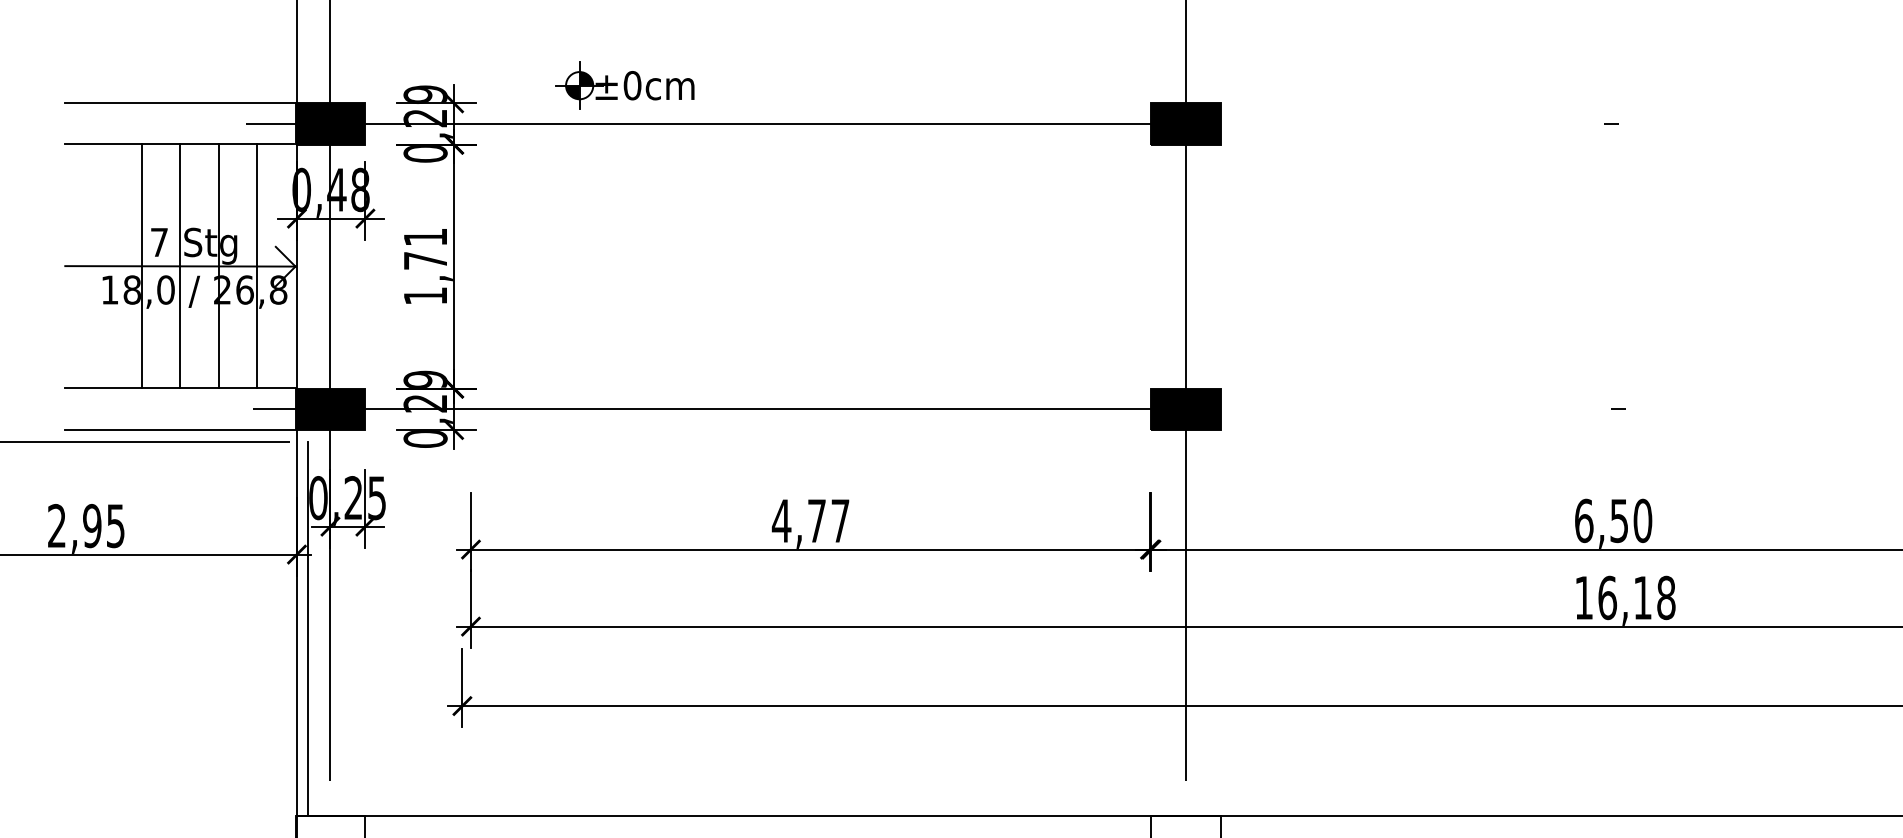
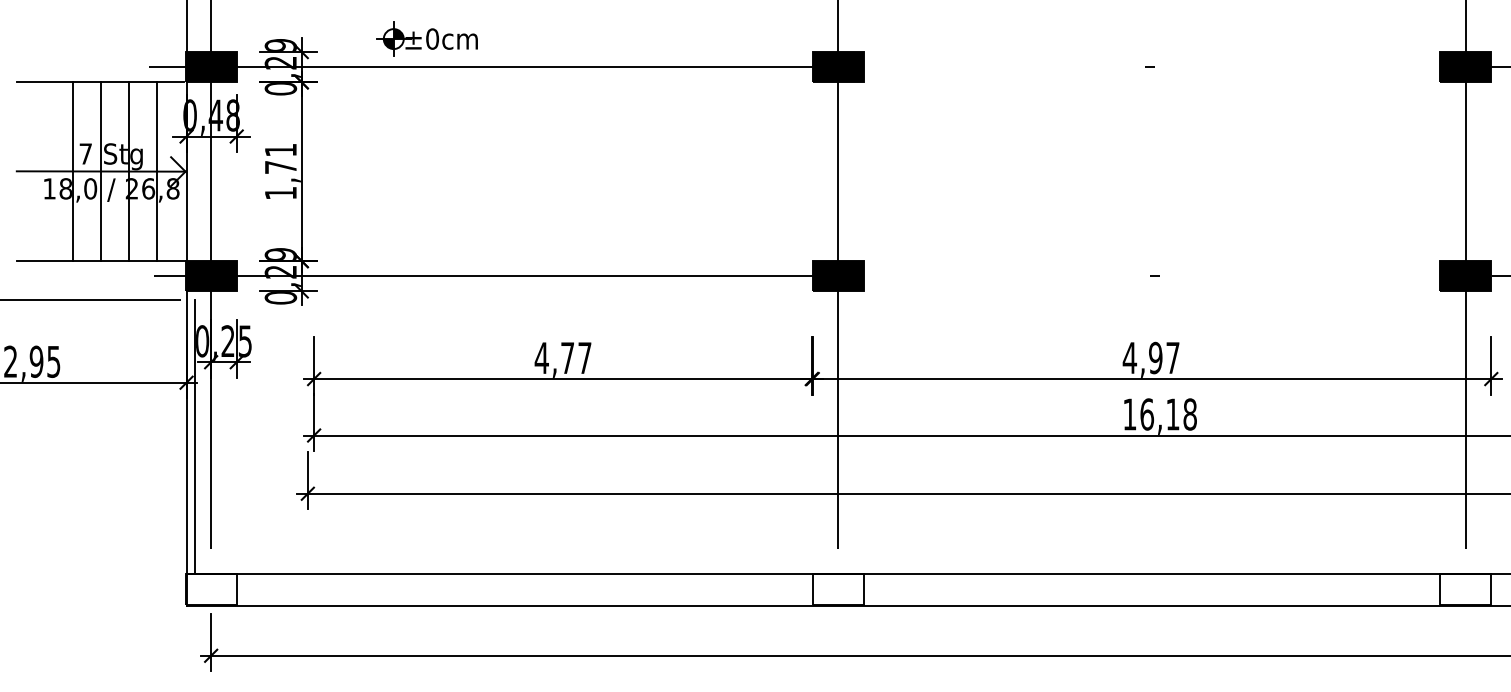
line: (179, 102) -> (100, 51), removed
line: (179, 430) -> (100, 291), removed
text: (1612, 520) -> (1150, 357), 6,50 -> 4,97

